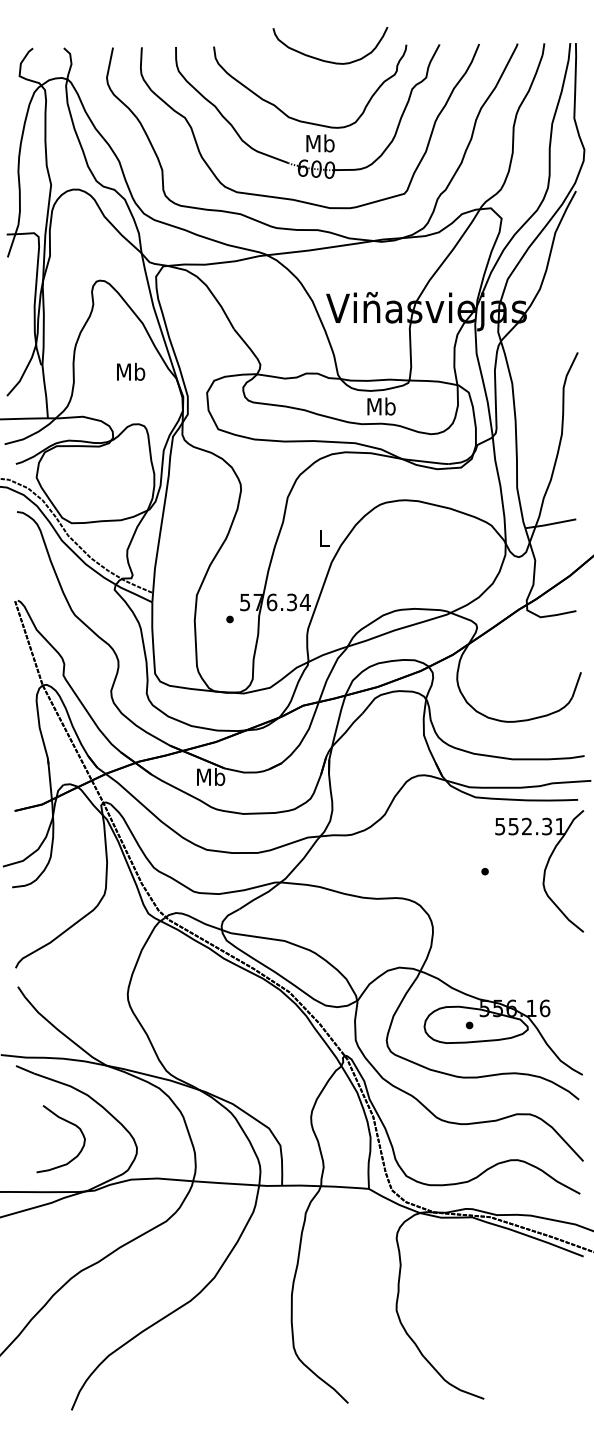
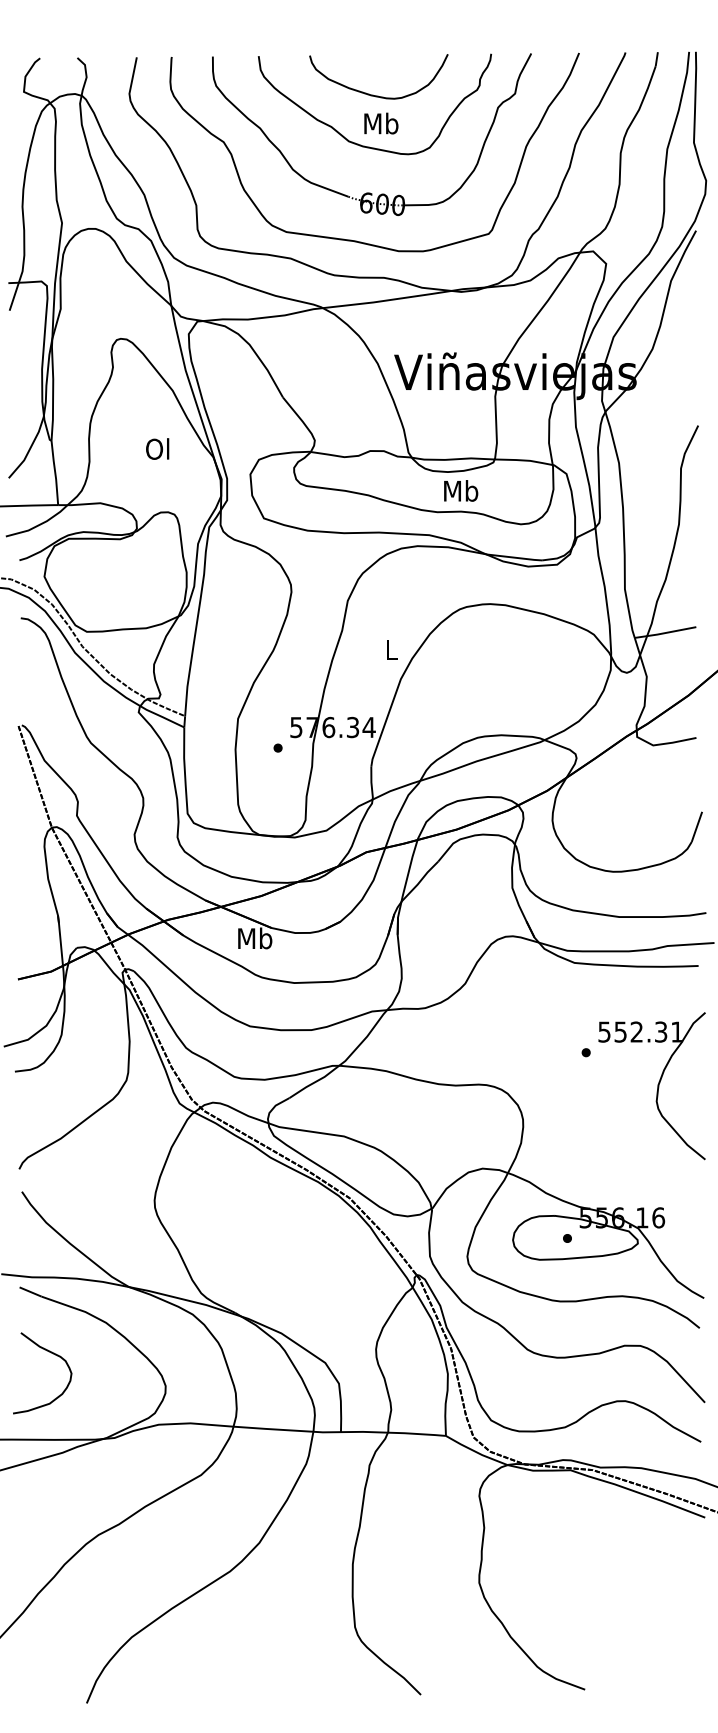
curve: (327, 60) -> (375, 94), moved
text: (320, 143) -> (381, 123), moved
text: (131, 371) -> (159, 448), Mb -> Ol
part: (539, 871) -> (651, 1086), moved
curve: (69, 1123) -> (52, 1354), moved

